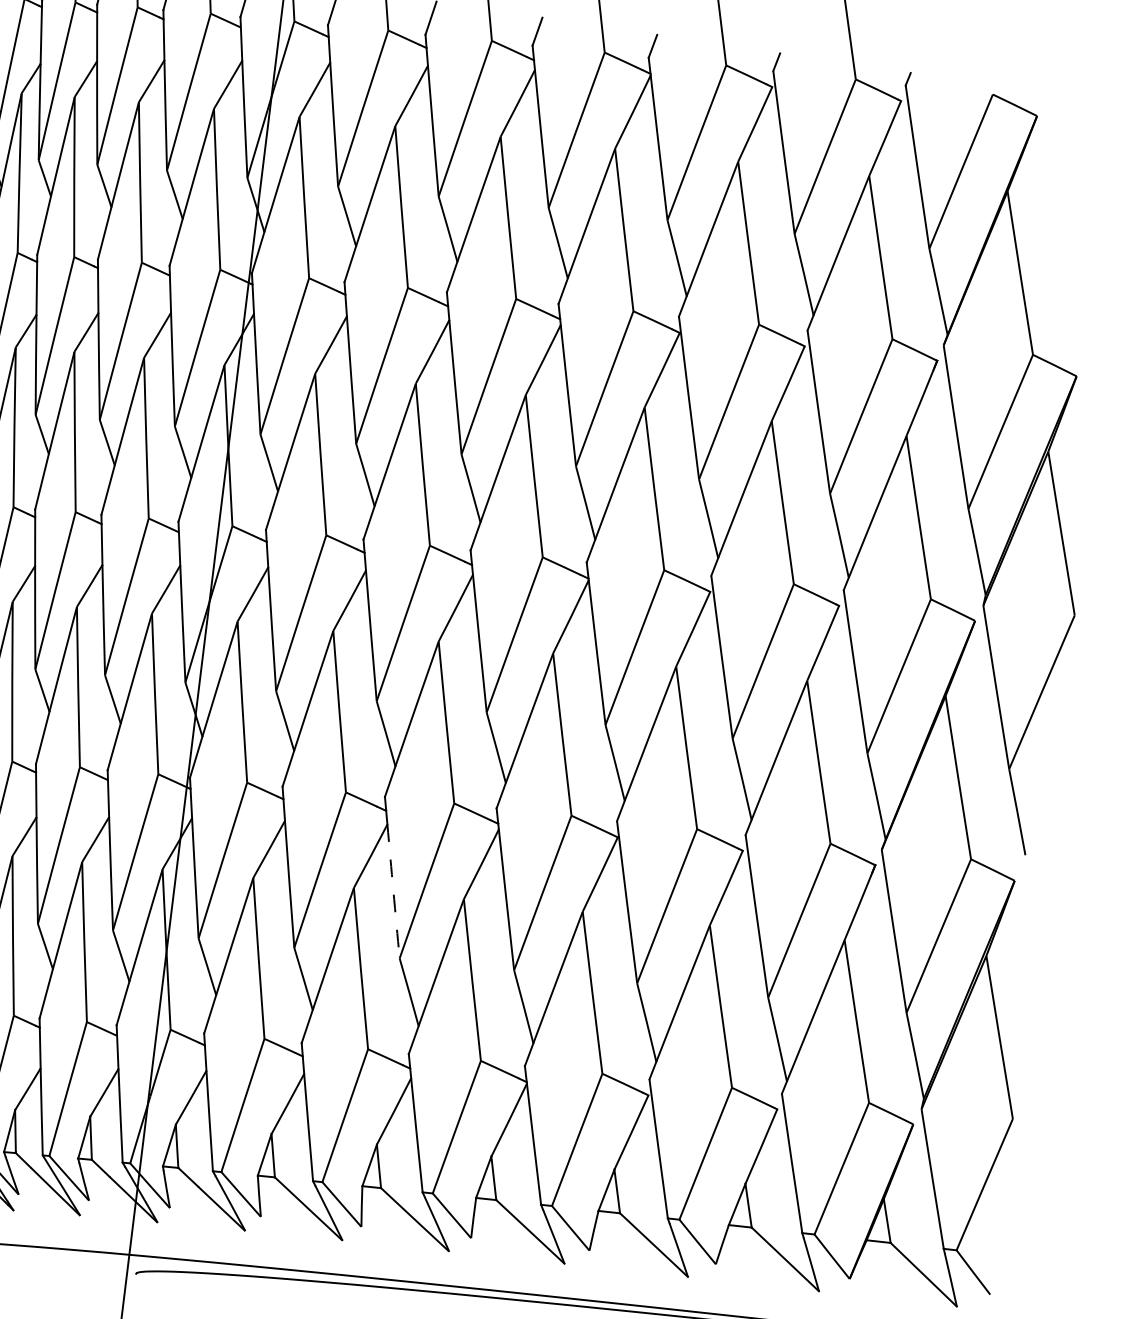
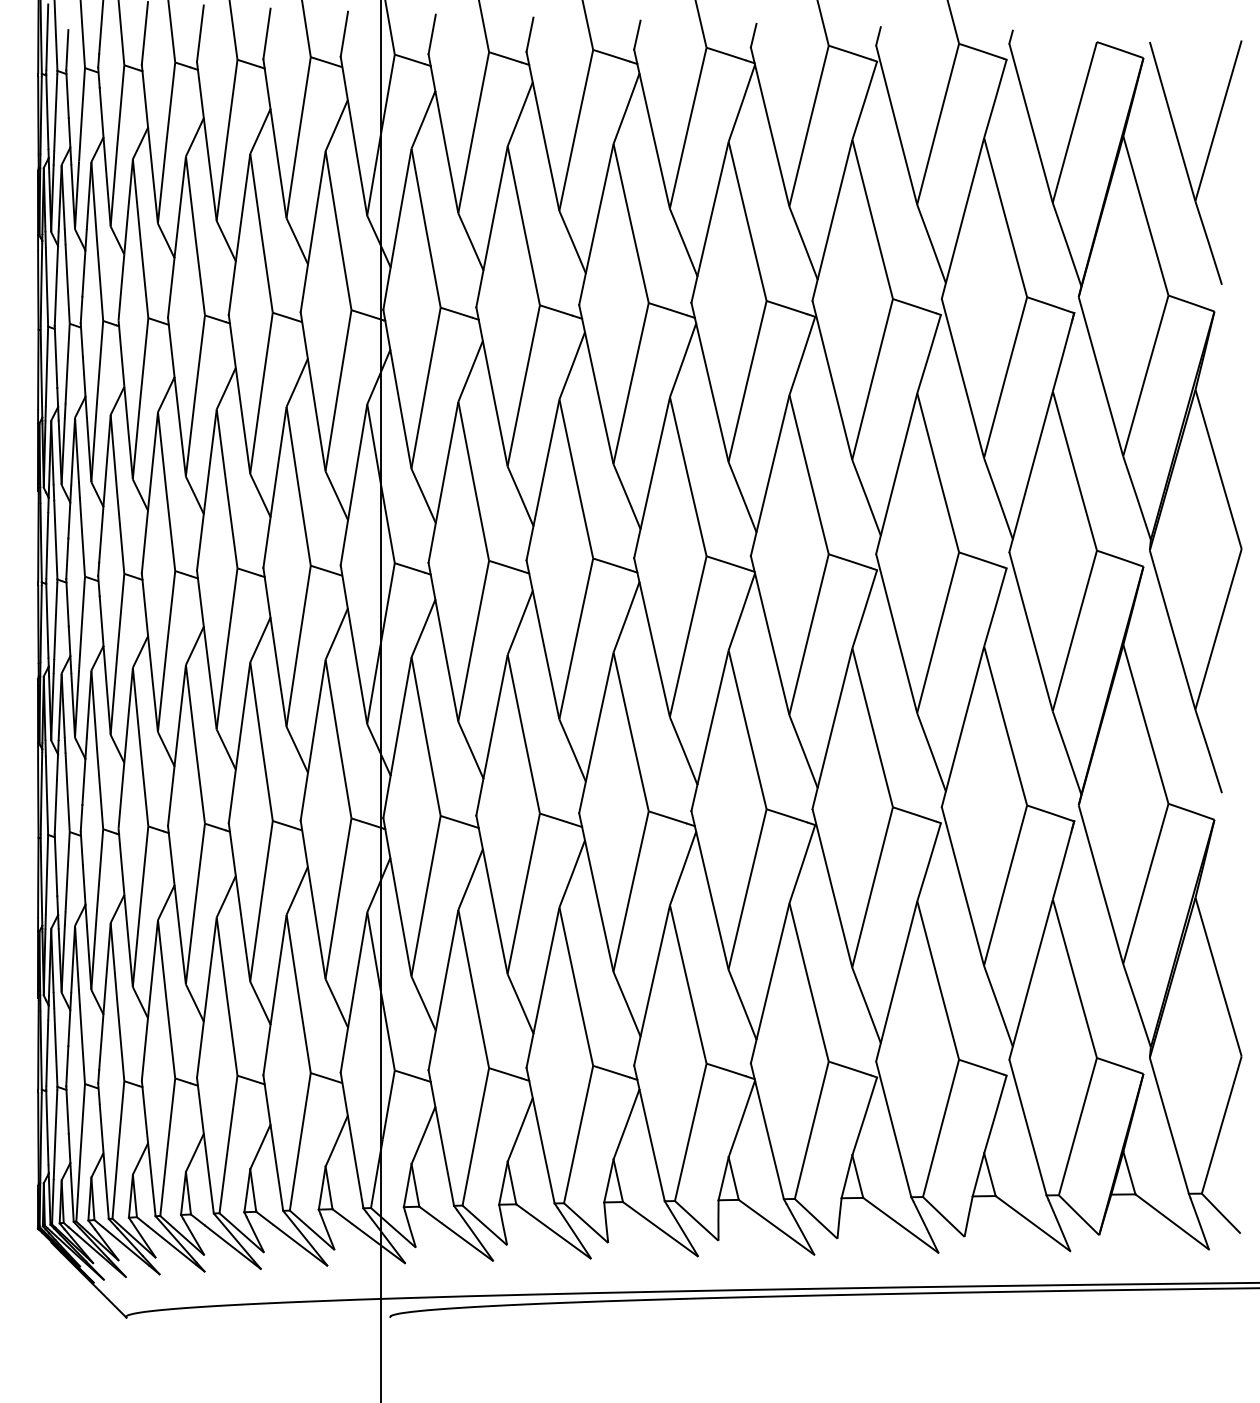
part: (1066, 227) -> (1186, 165), added
arc: (393, 891) -> (599, 906), dashed -> solid

